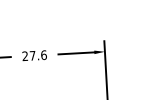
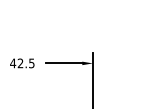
text: (34, 55) -> (22, 63), 27.6 -> 42.5

